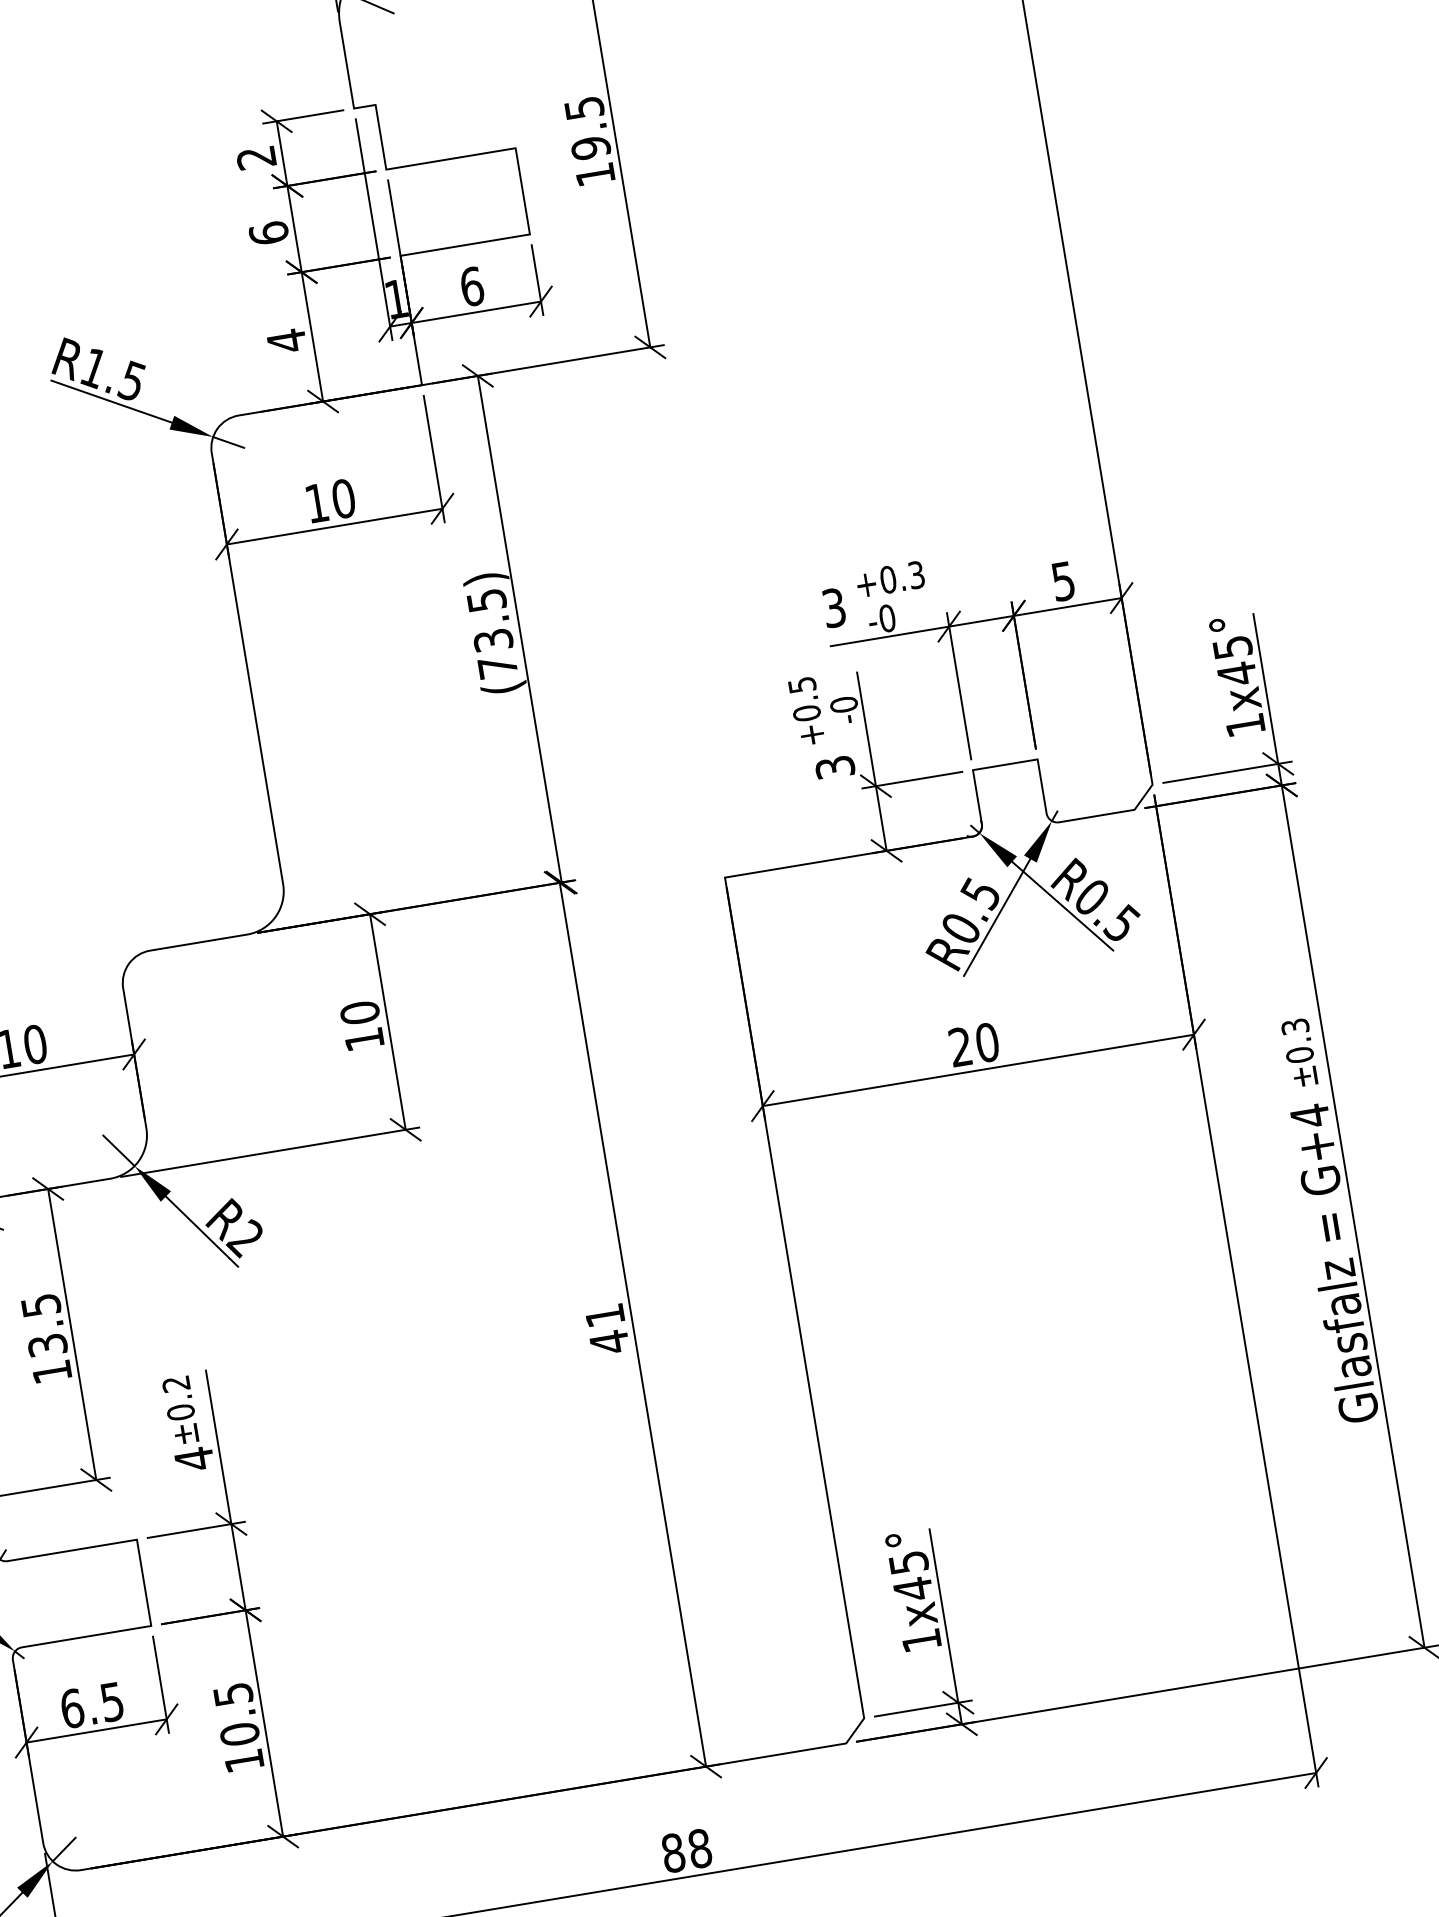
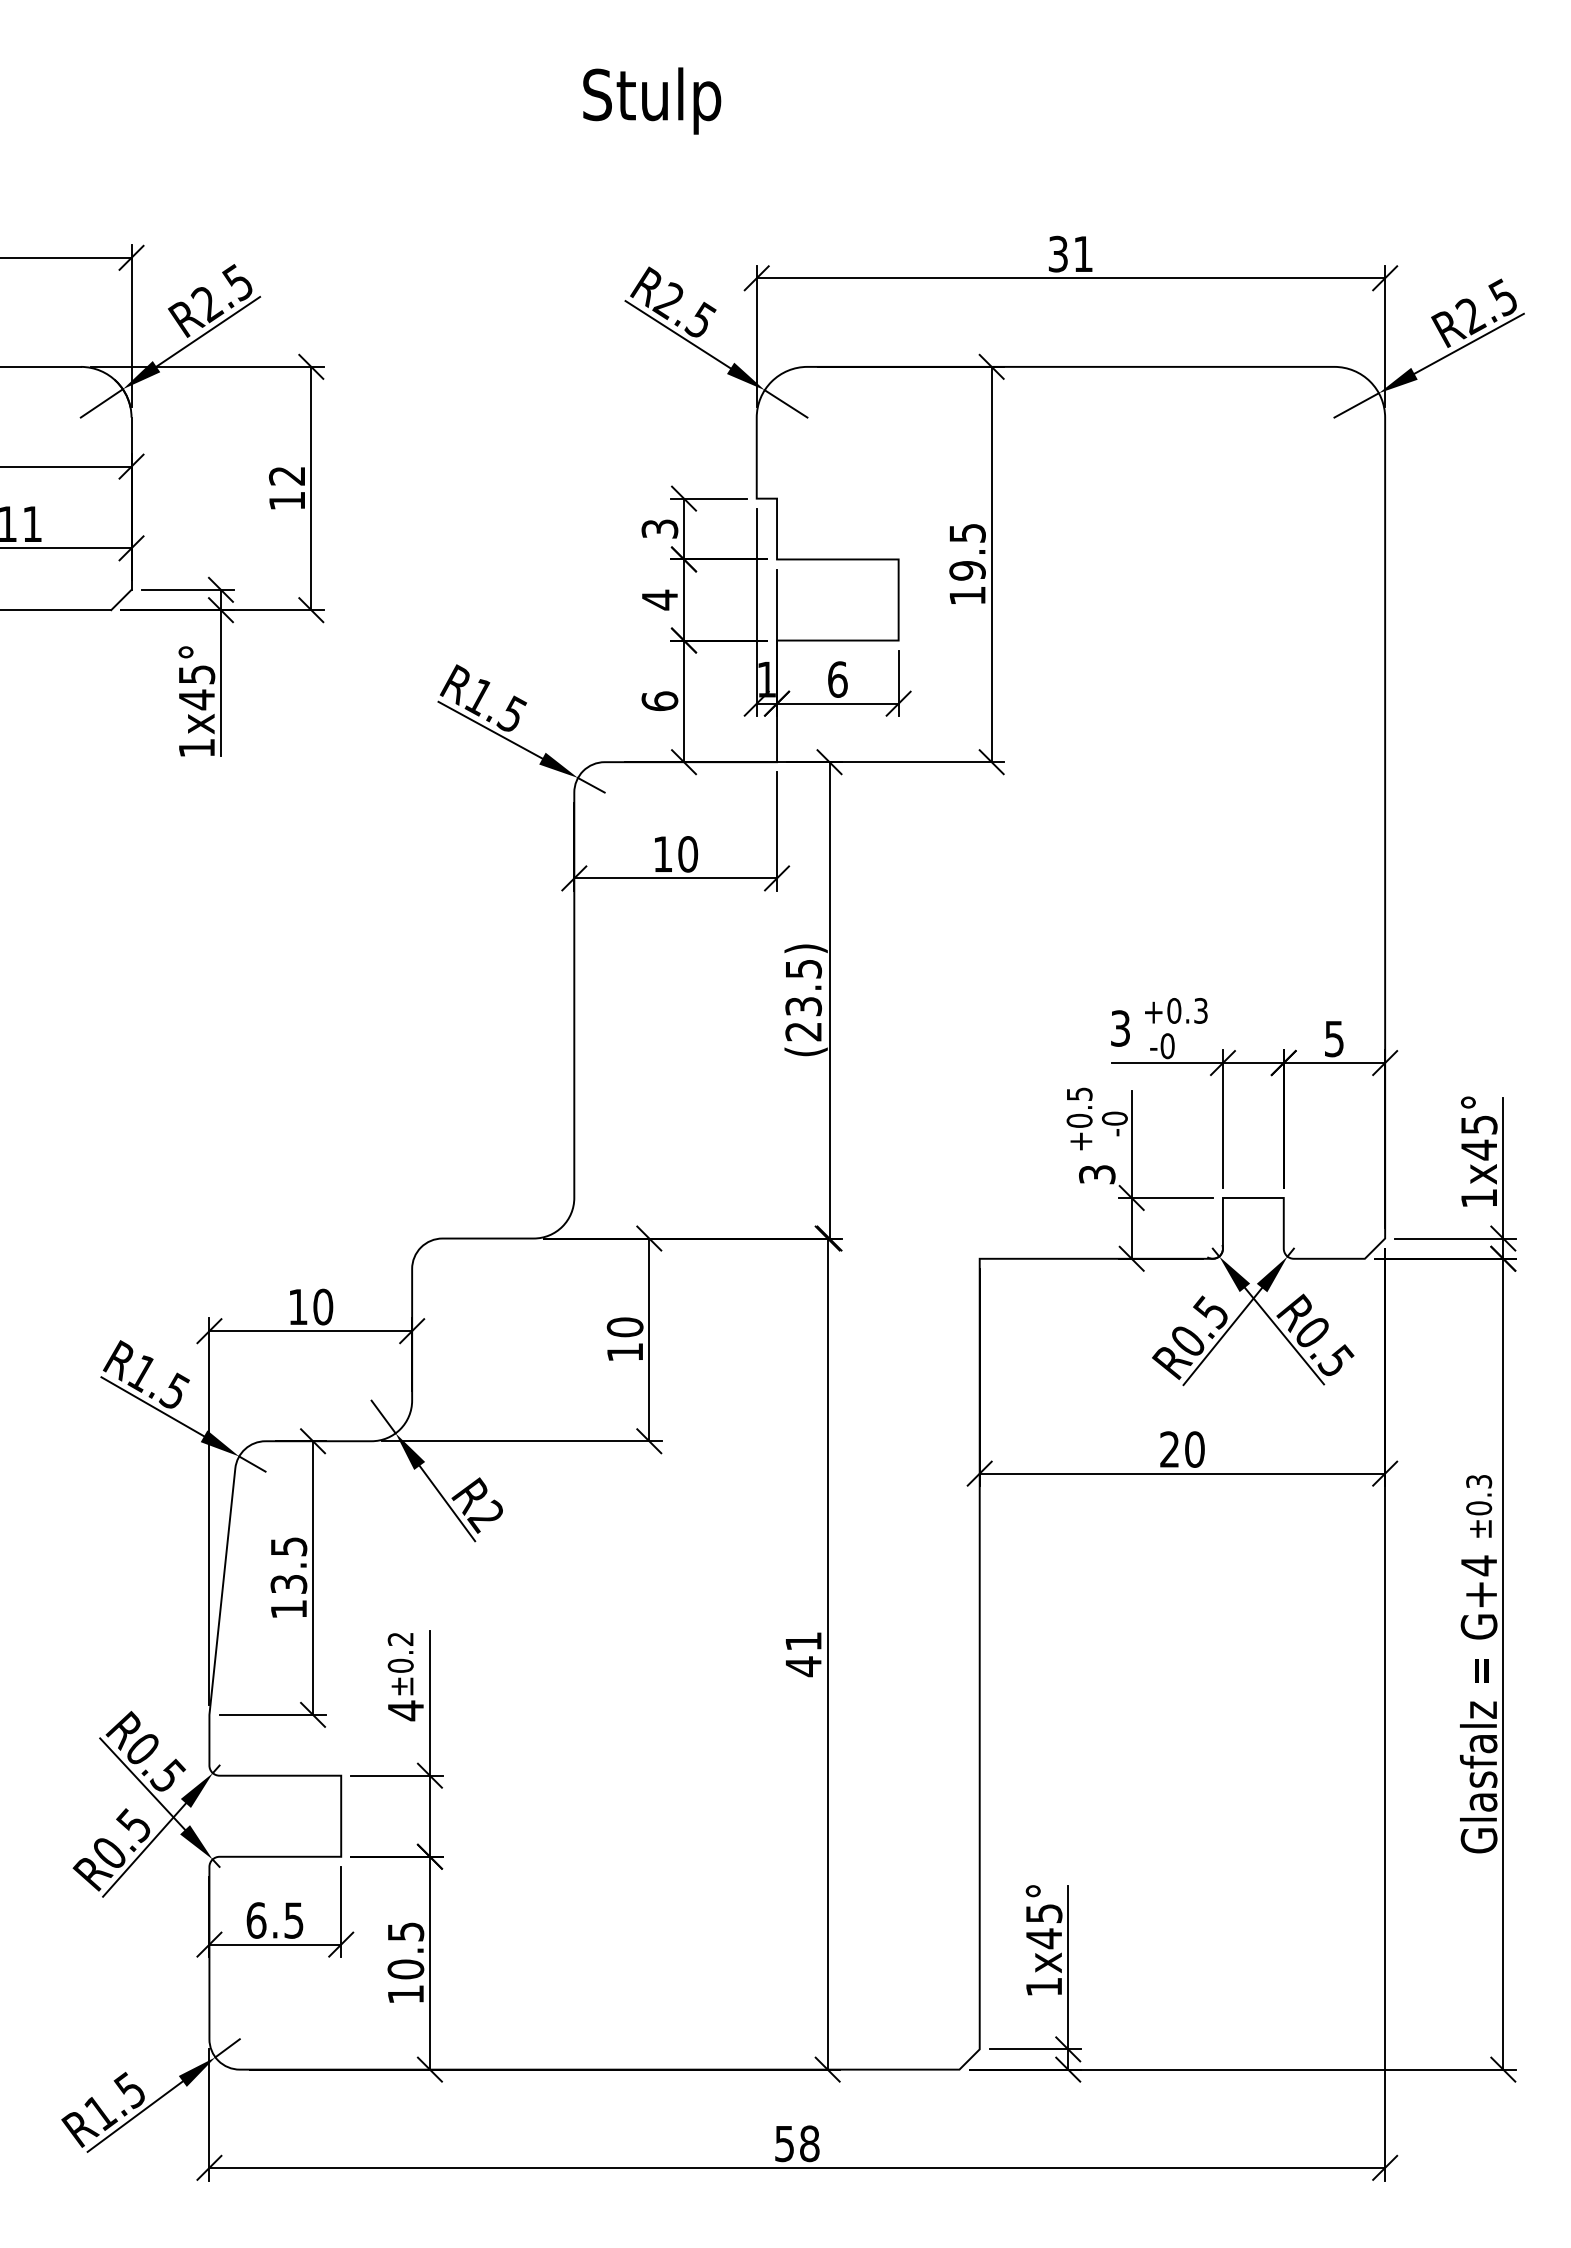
text: (255, 157) -> (659, 528), 2 -> 3
text: (268, 232) -> (659, 599), 6 -> 4
text: (286, 341) -> (659, 701), 4 -> 6
text: (497, 666) -> (803, 1031), (73.5) -> (23.5)
text: (673, 1852) -> (784, 2143), 88 -> 58

